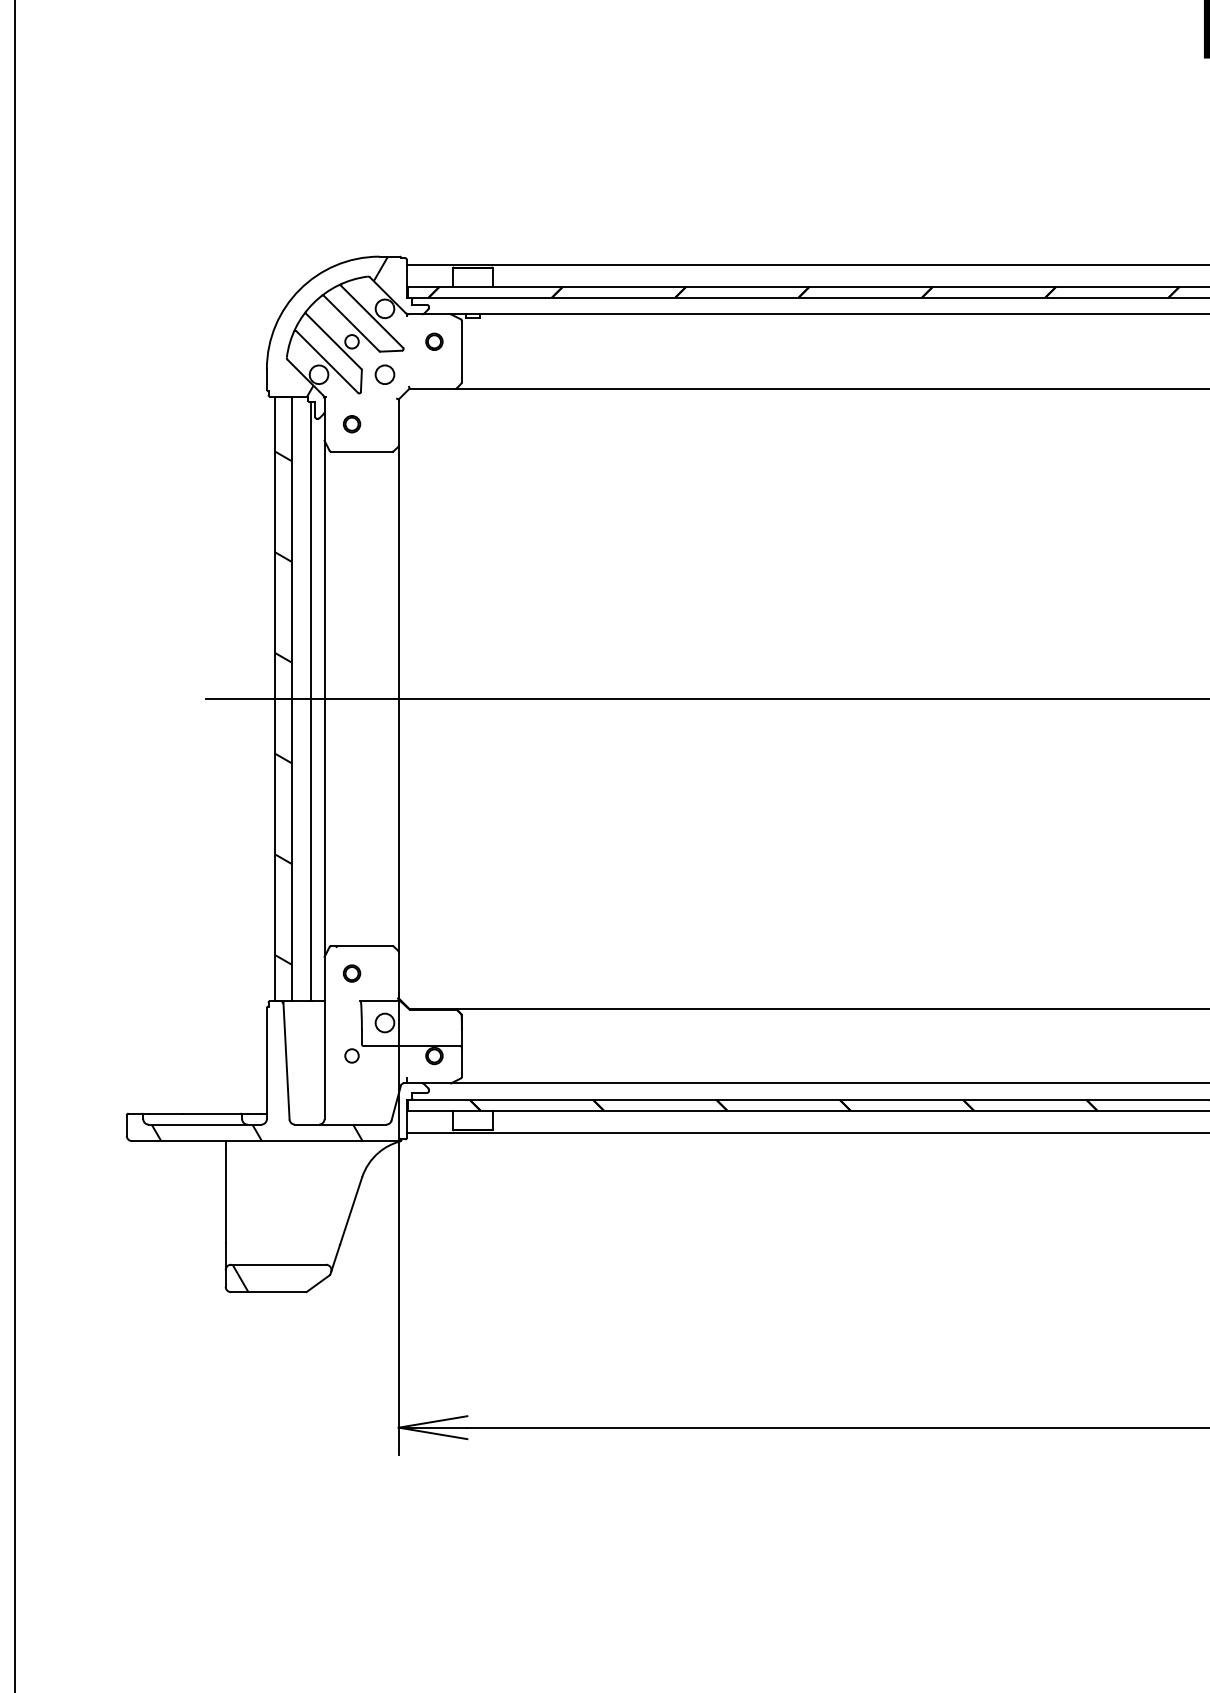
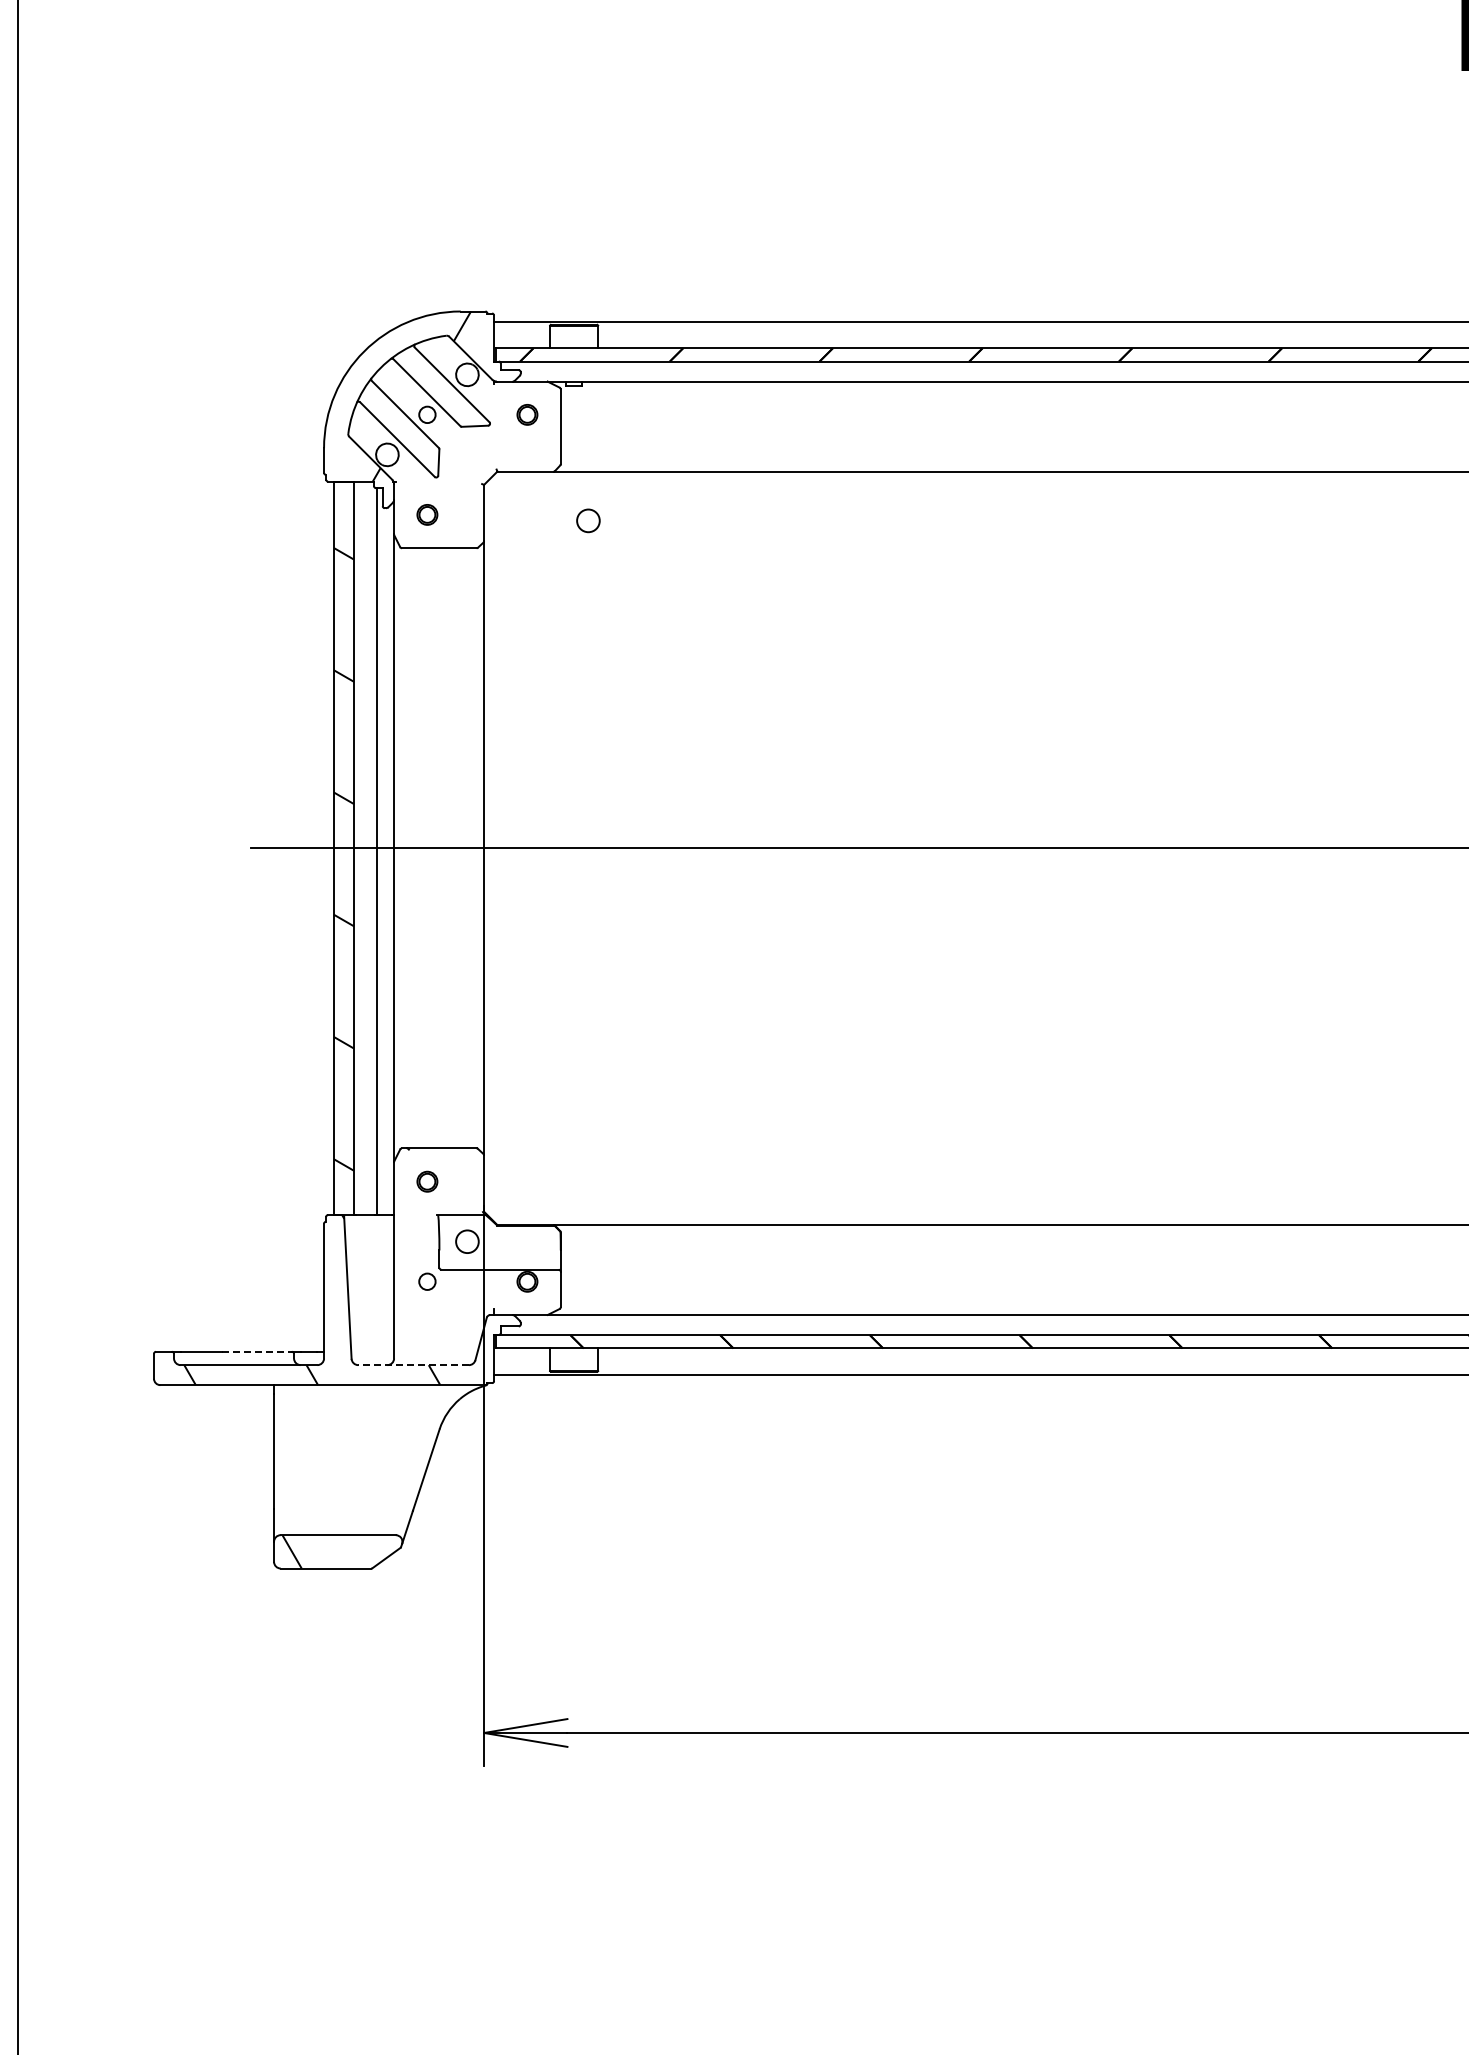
circle: (385, 374) -> (588, 520), moved
line: (212, 1113) -> (257, 1351), solid -> dashed
line: (340, 1124) -> (413, 1365), solid -> dashed

